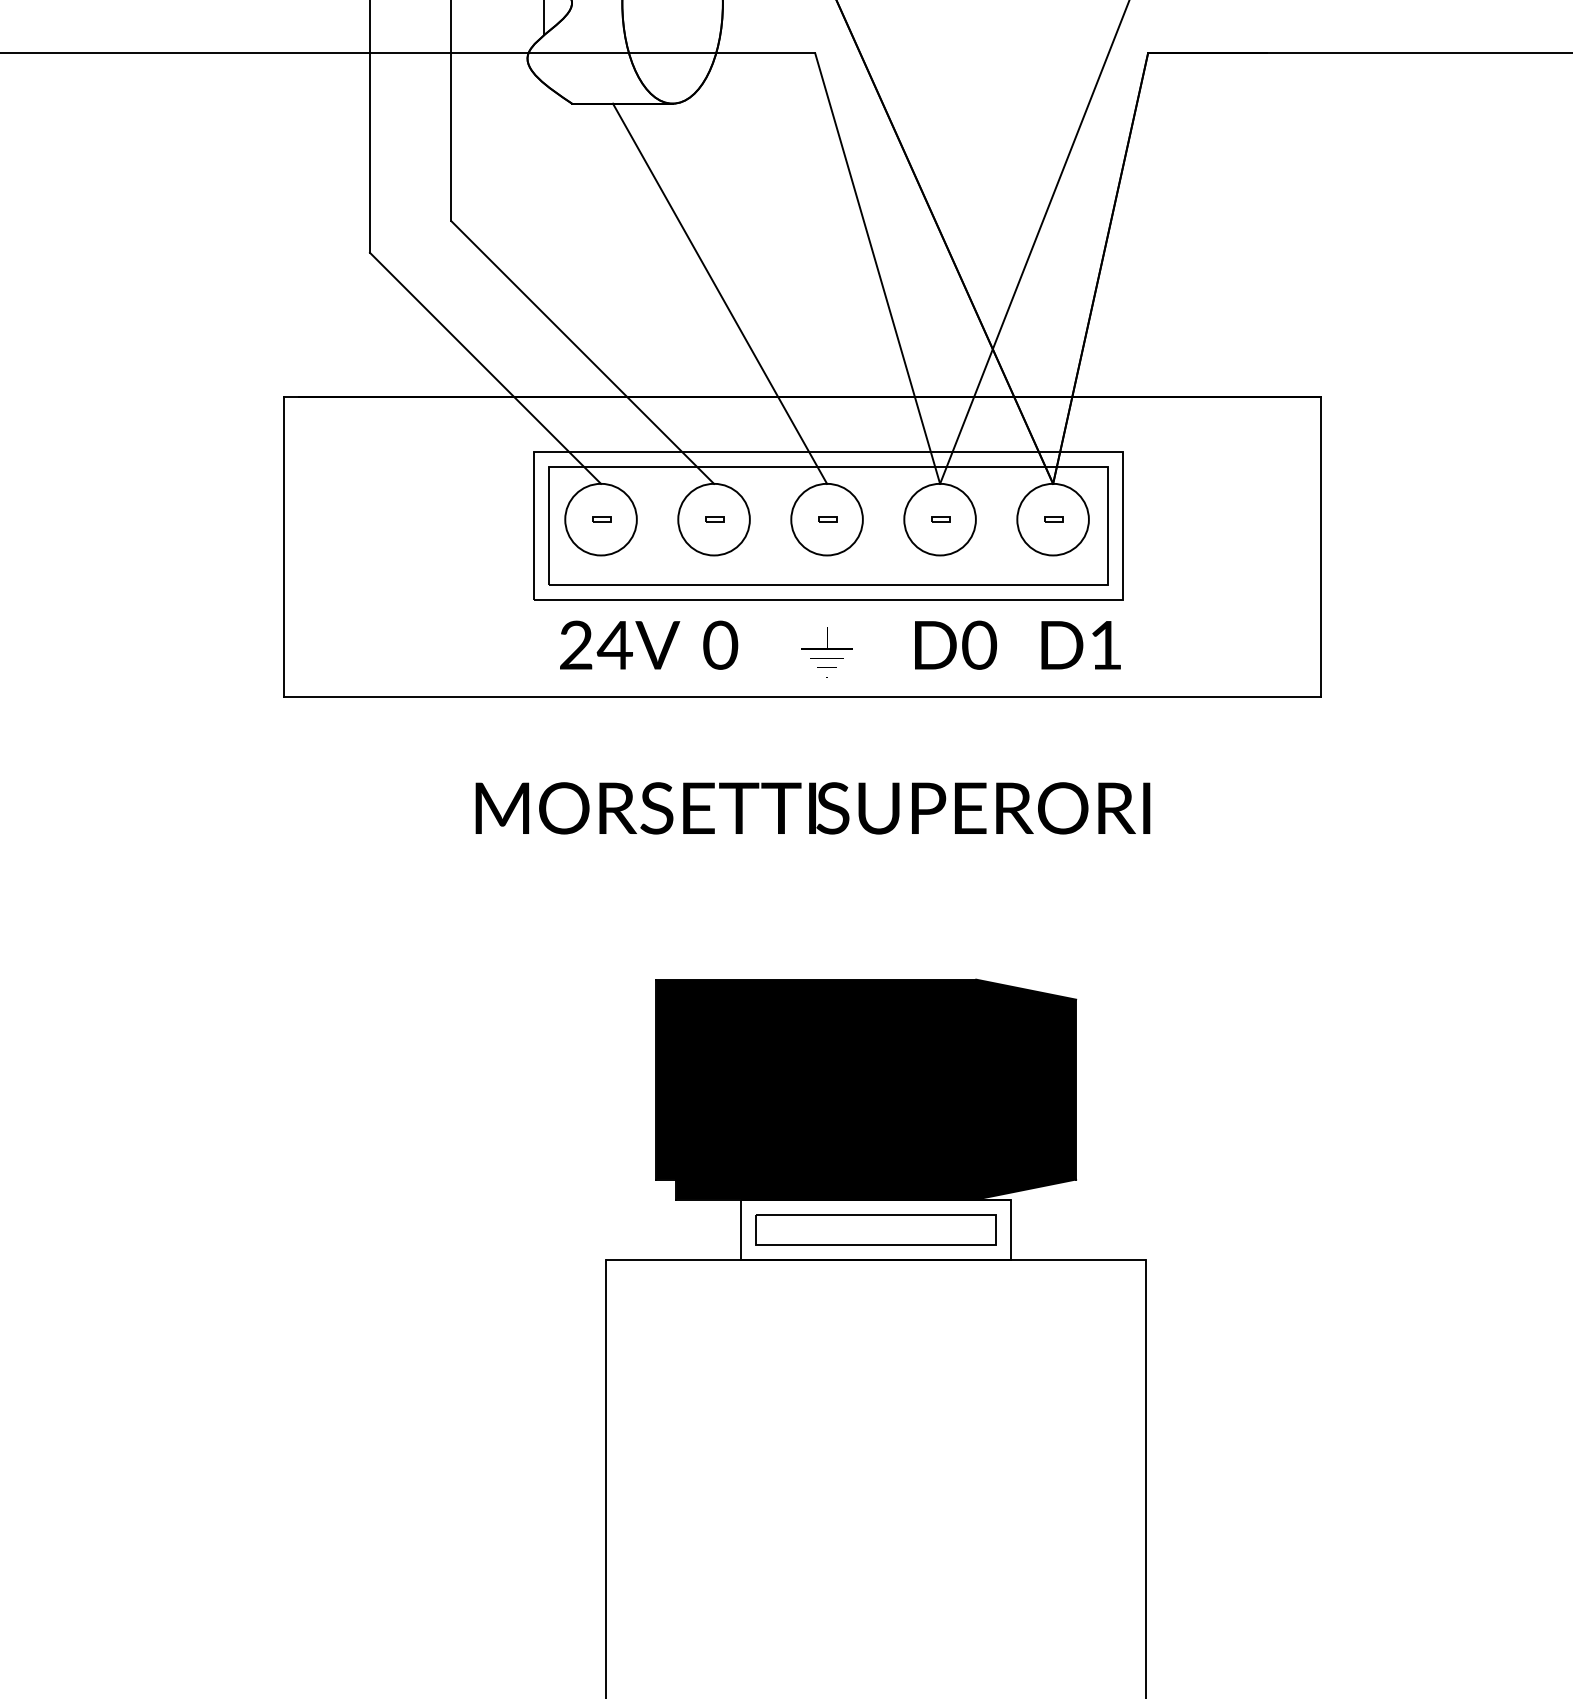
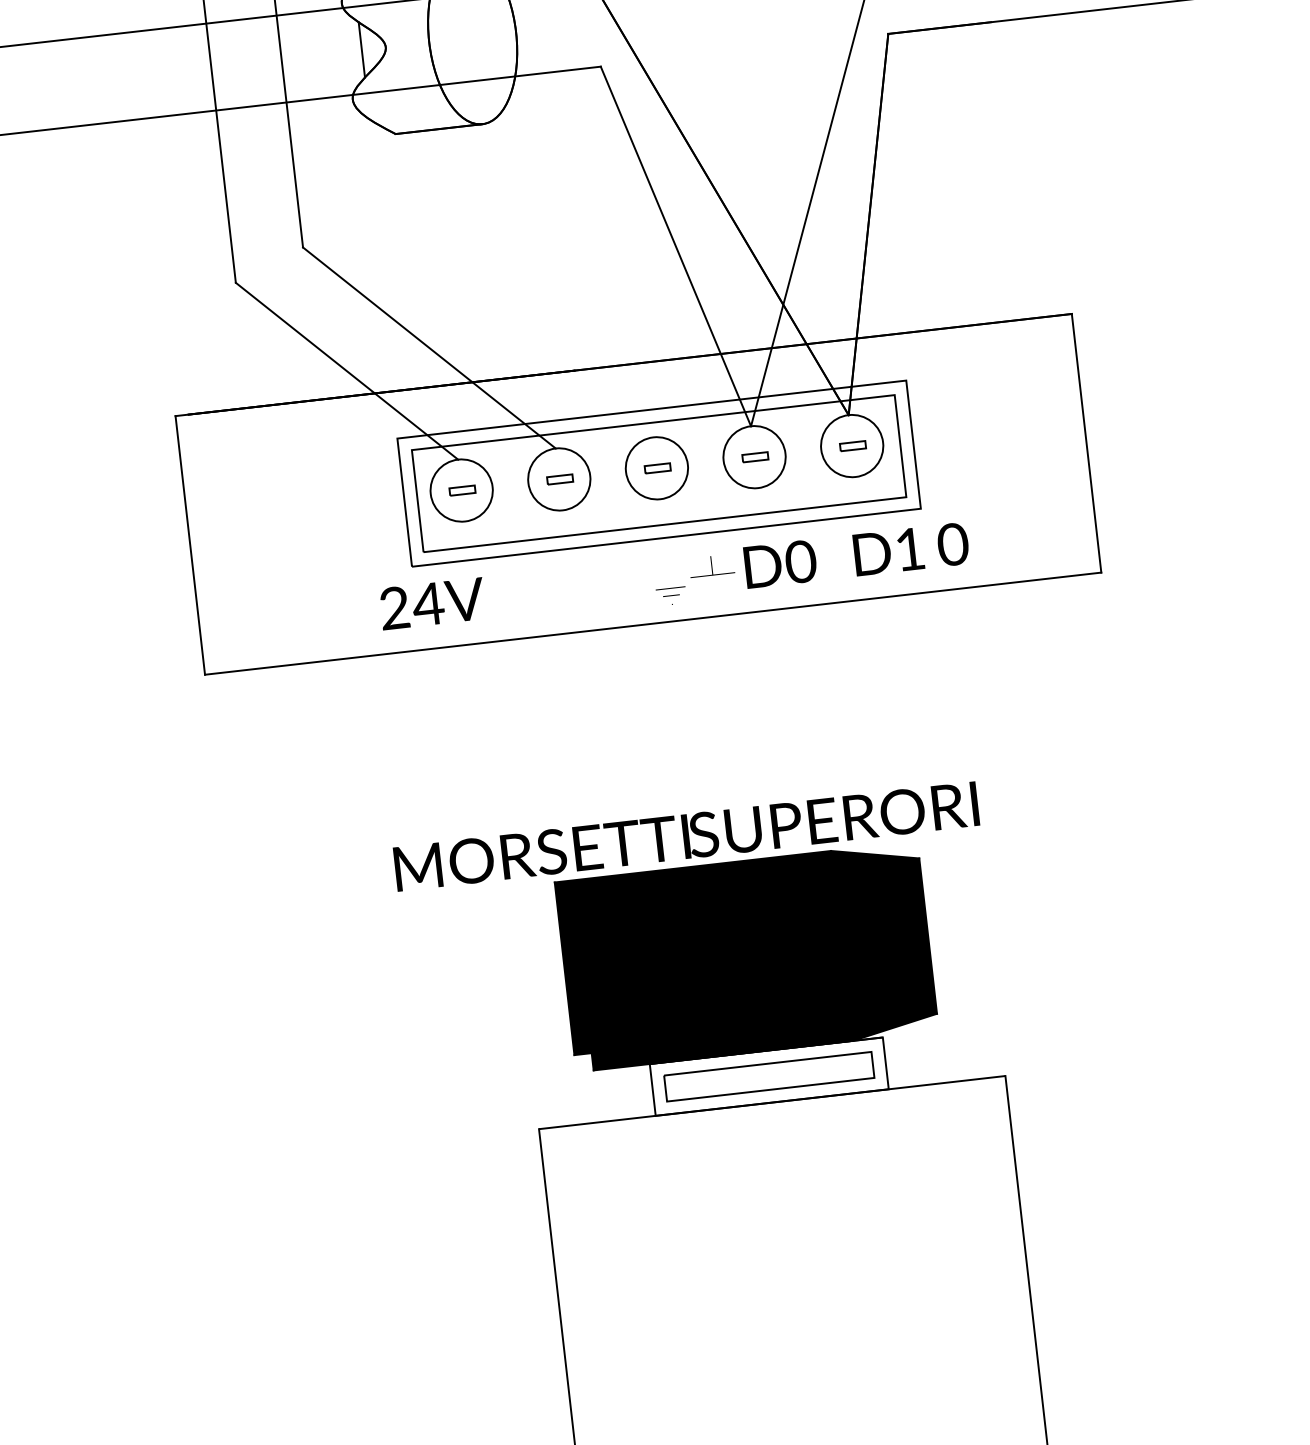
line: (719, 293) -> (541, 283), removed
part: (601, 519) -> (462, 490), size x1.6
part: (714, 519) -> (559, 479), size x1.6
part: (827, 519) -> (657, 468), size x1.6
part: (940, 519) -> (754, 457), size x1.6
part: (1053, 519) -> (852, 445), size x1.6
part: (826, 638) -> (711, 566), moved
text: (620, 644) -> (432, 603), moved
text: (720, 644) -> (952, 543), moved
text: (812, 808) -> (686, 836), moved

